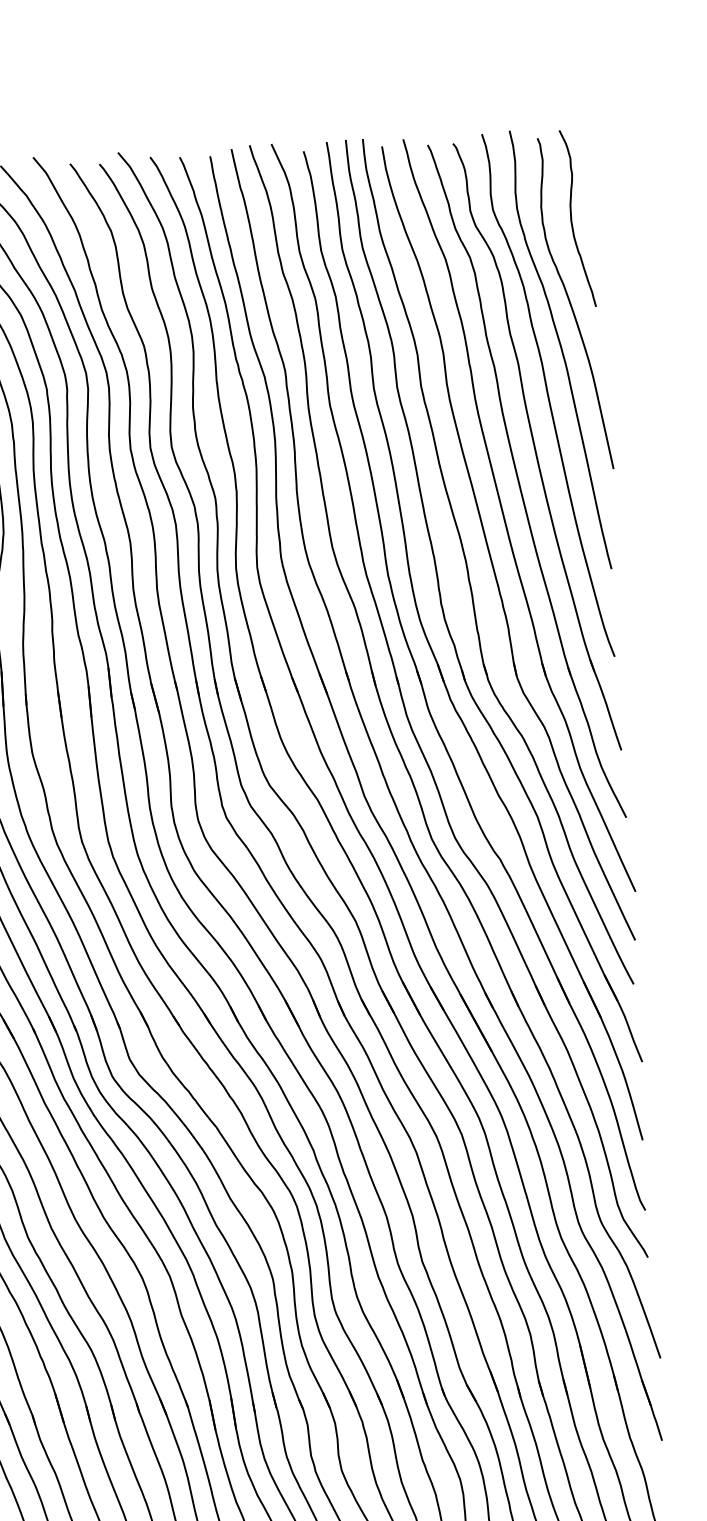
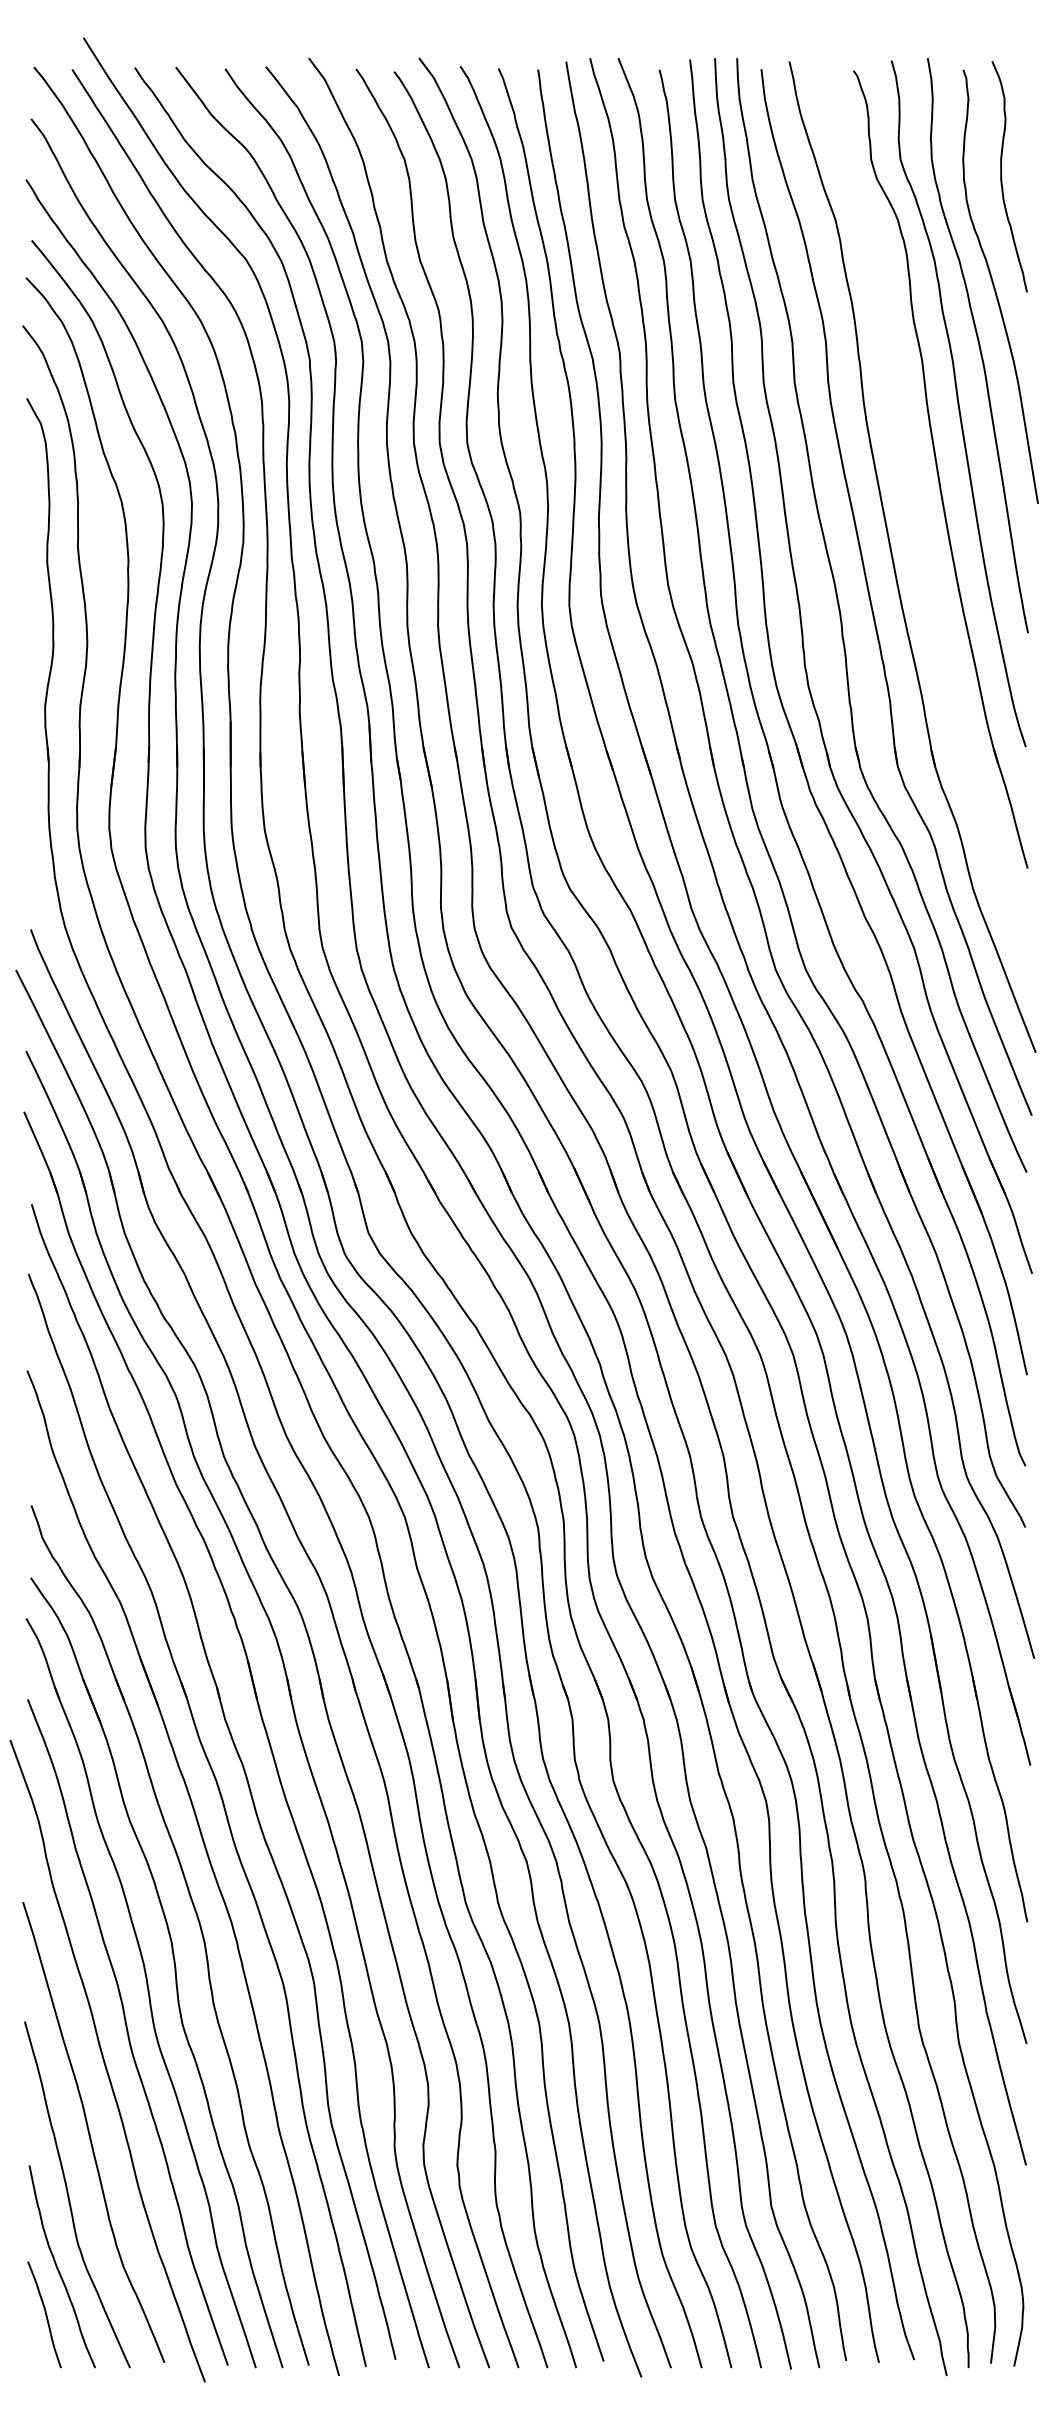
part: (519, 481) -> (915, 513), removed

